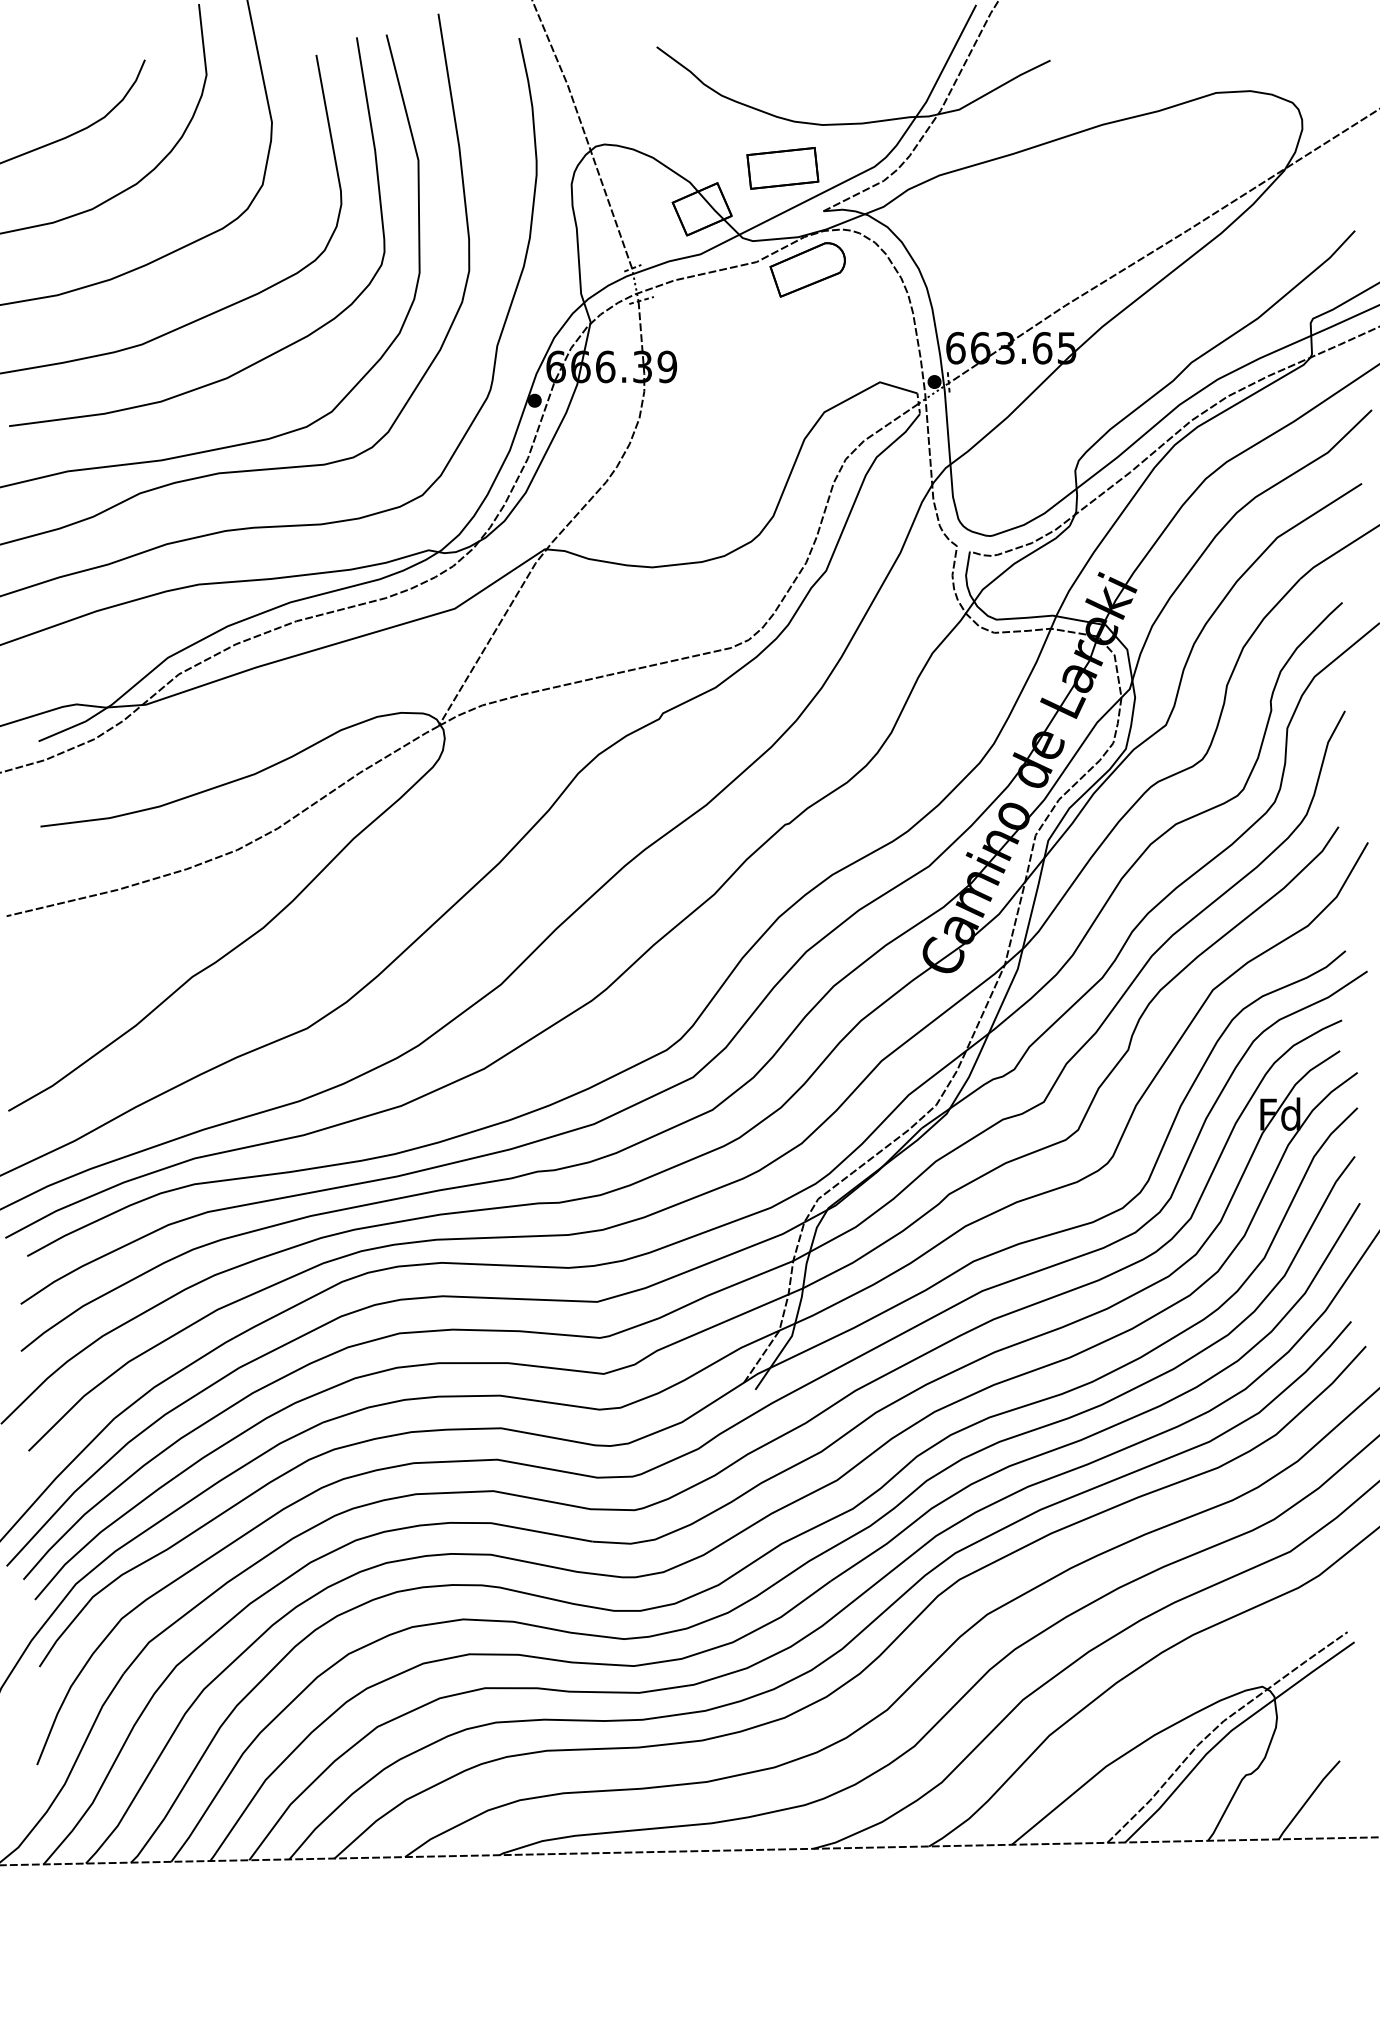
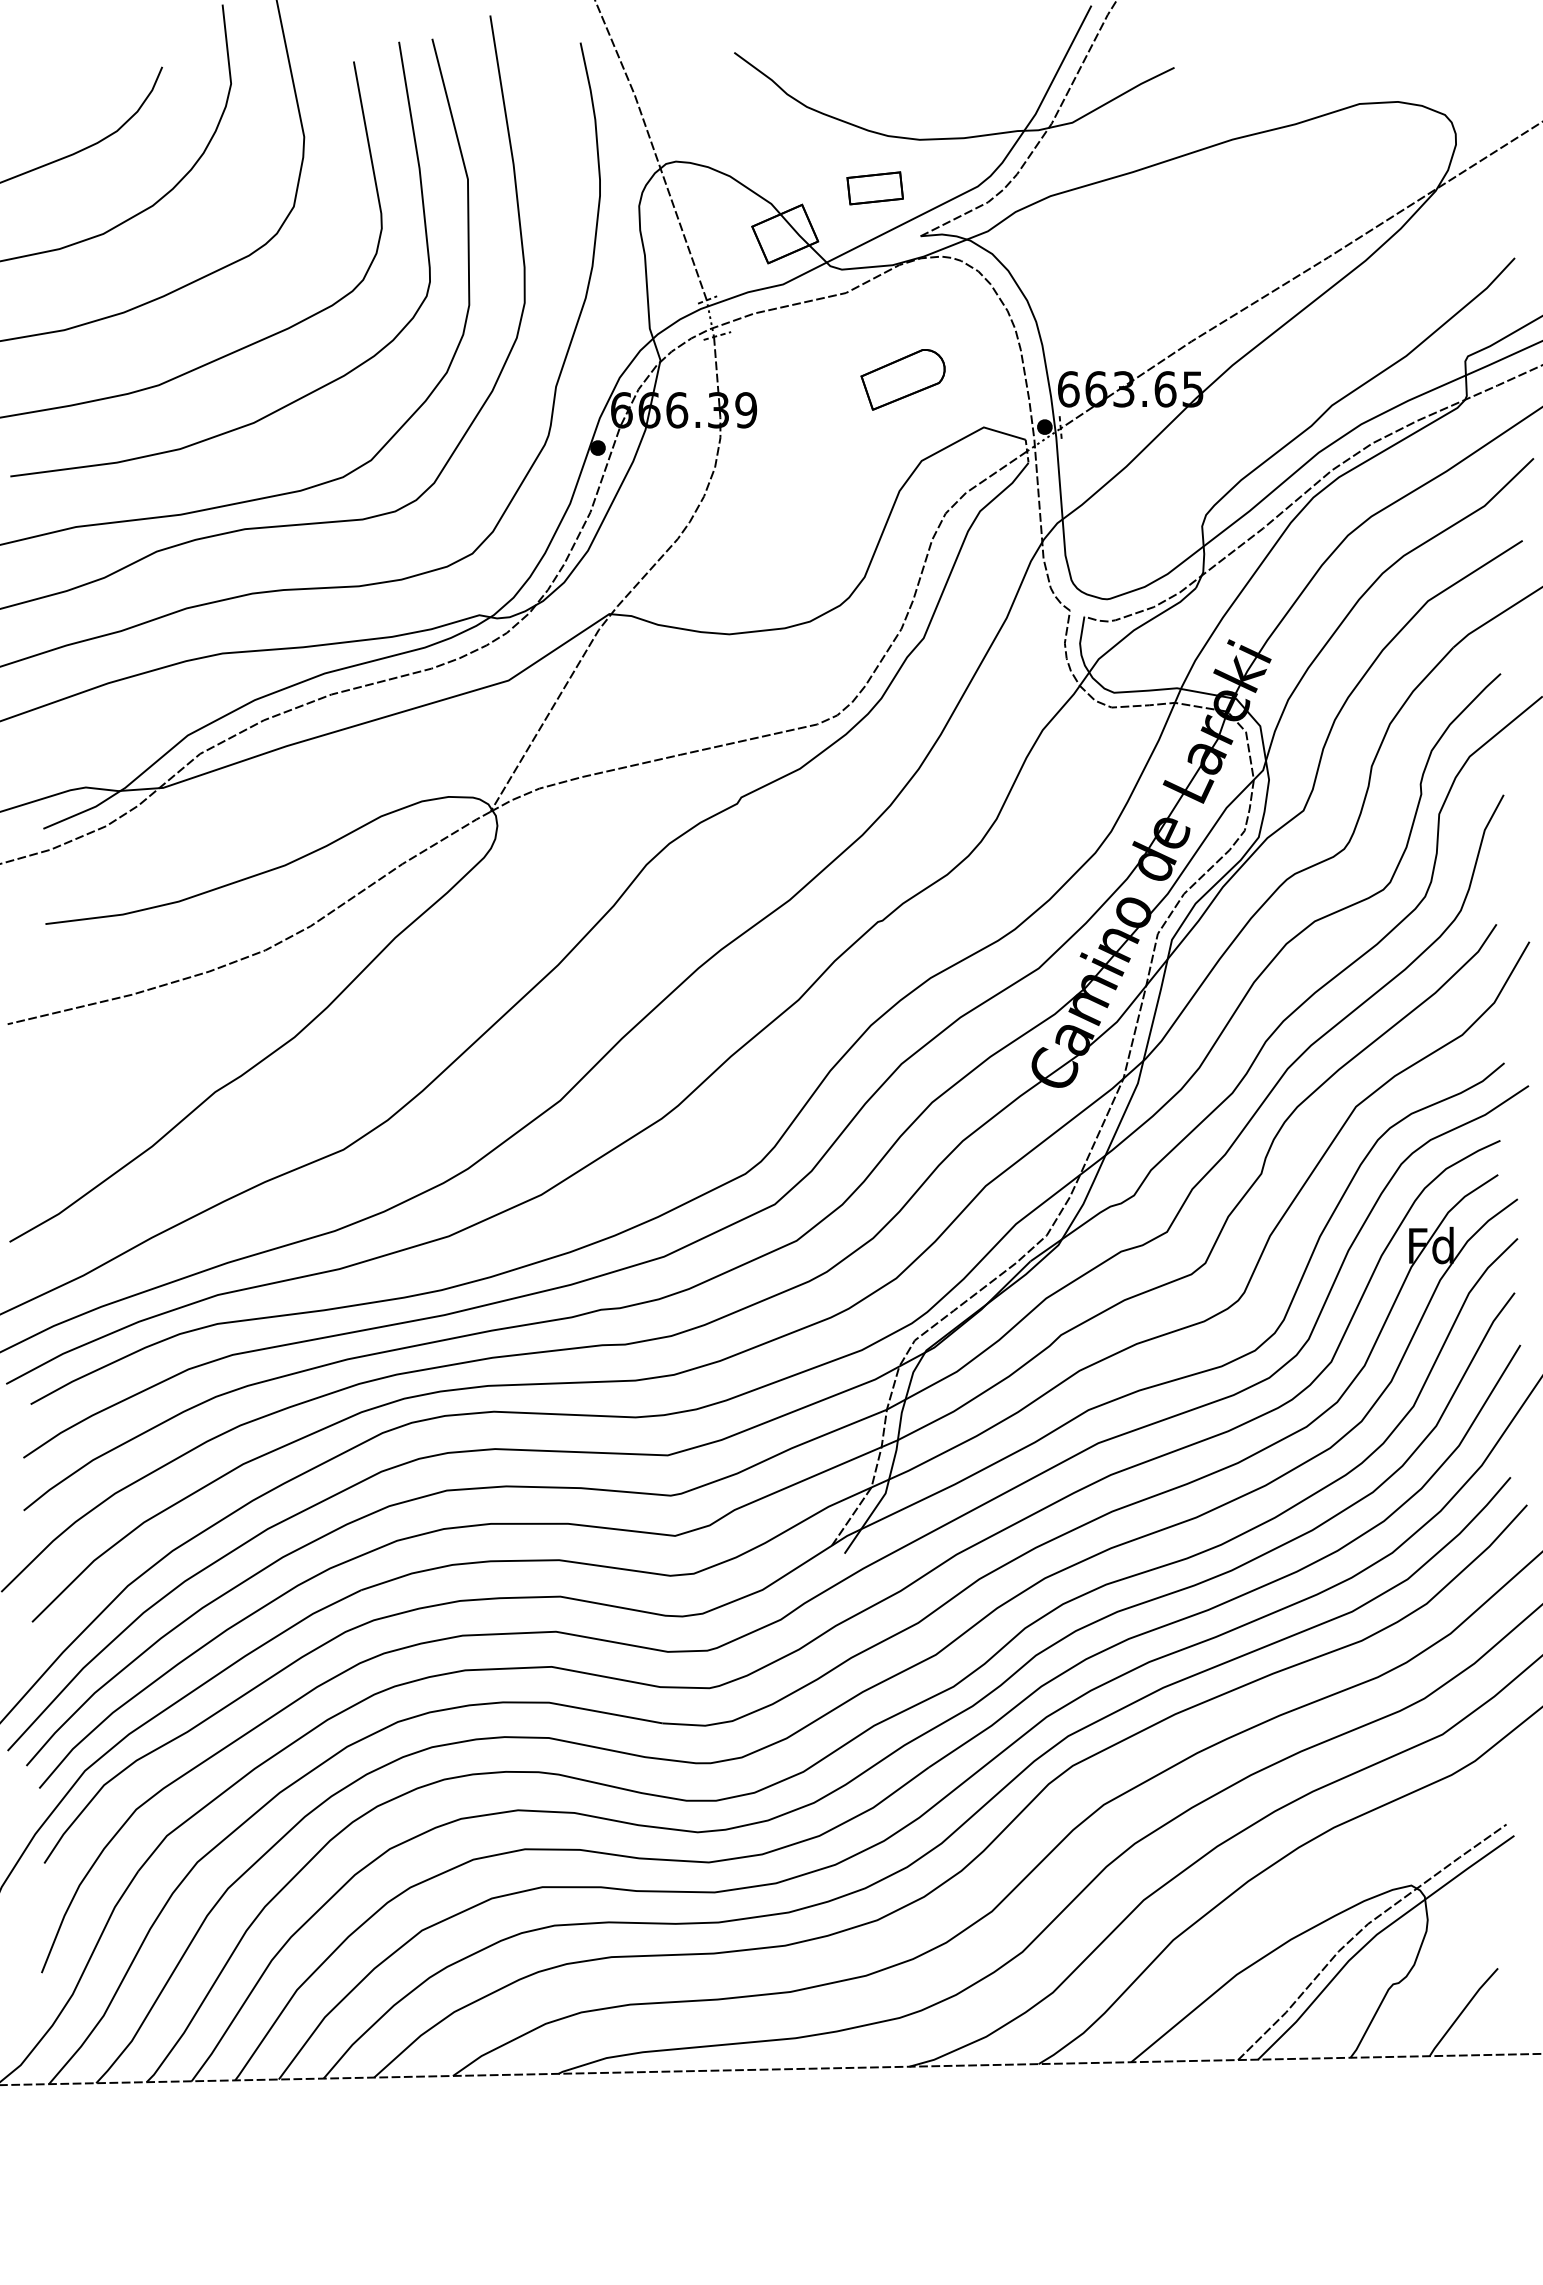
part: (782, 168) -> (874, 188), size x0.7
part: (807, 269) -> (902, 379), moved

